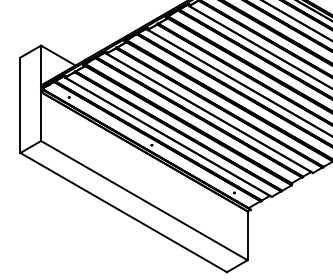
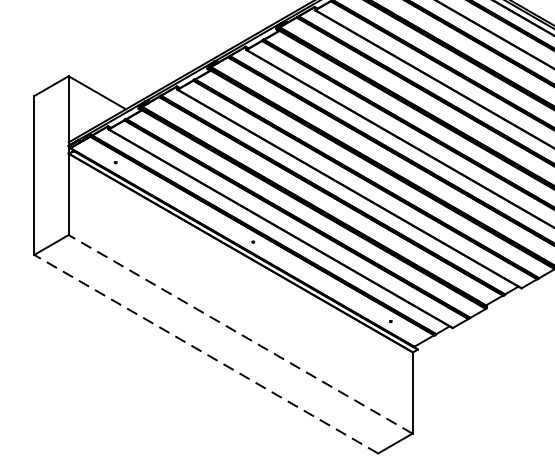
line: (143, 200) -> (239, 334), solid -> dashed
line: (123, 212) -> (205, 354), solid -> dashed

